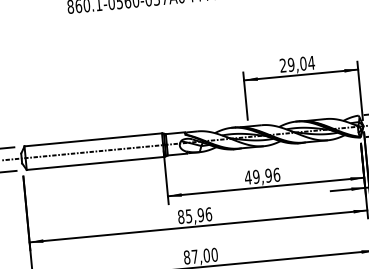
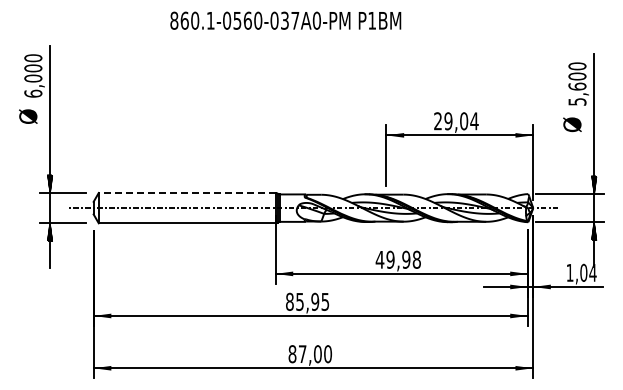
line: (92, 140) -> (186, 193), solid -> dashed
text: (276, 174) -> (416, 259), 49,96 -> 49,98
text: (208, 214) -> (325, 301), 85,96 -> 85,95

